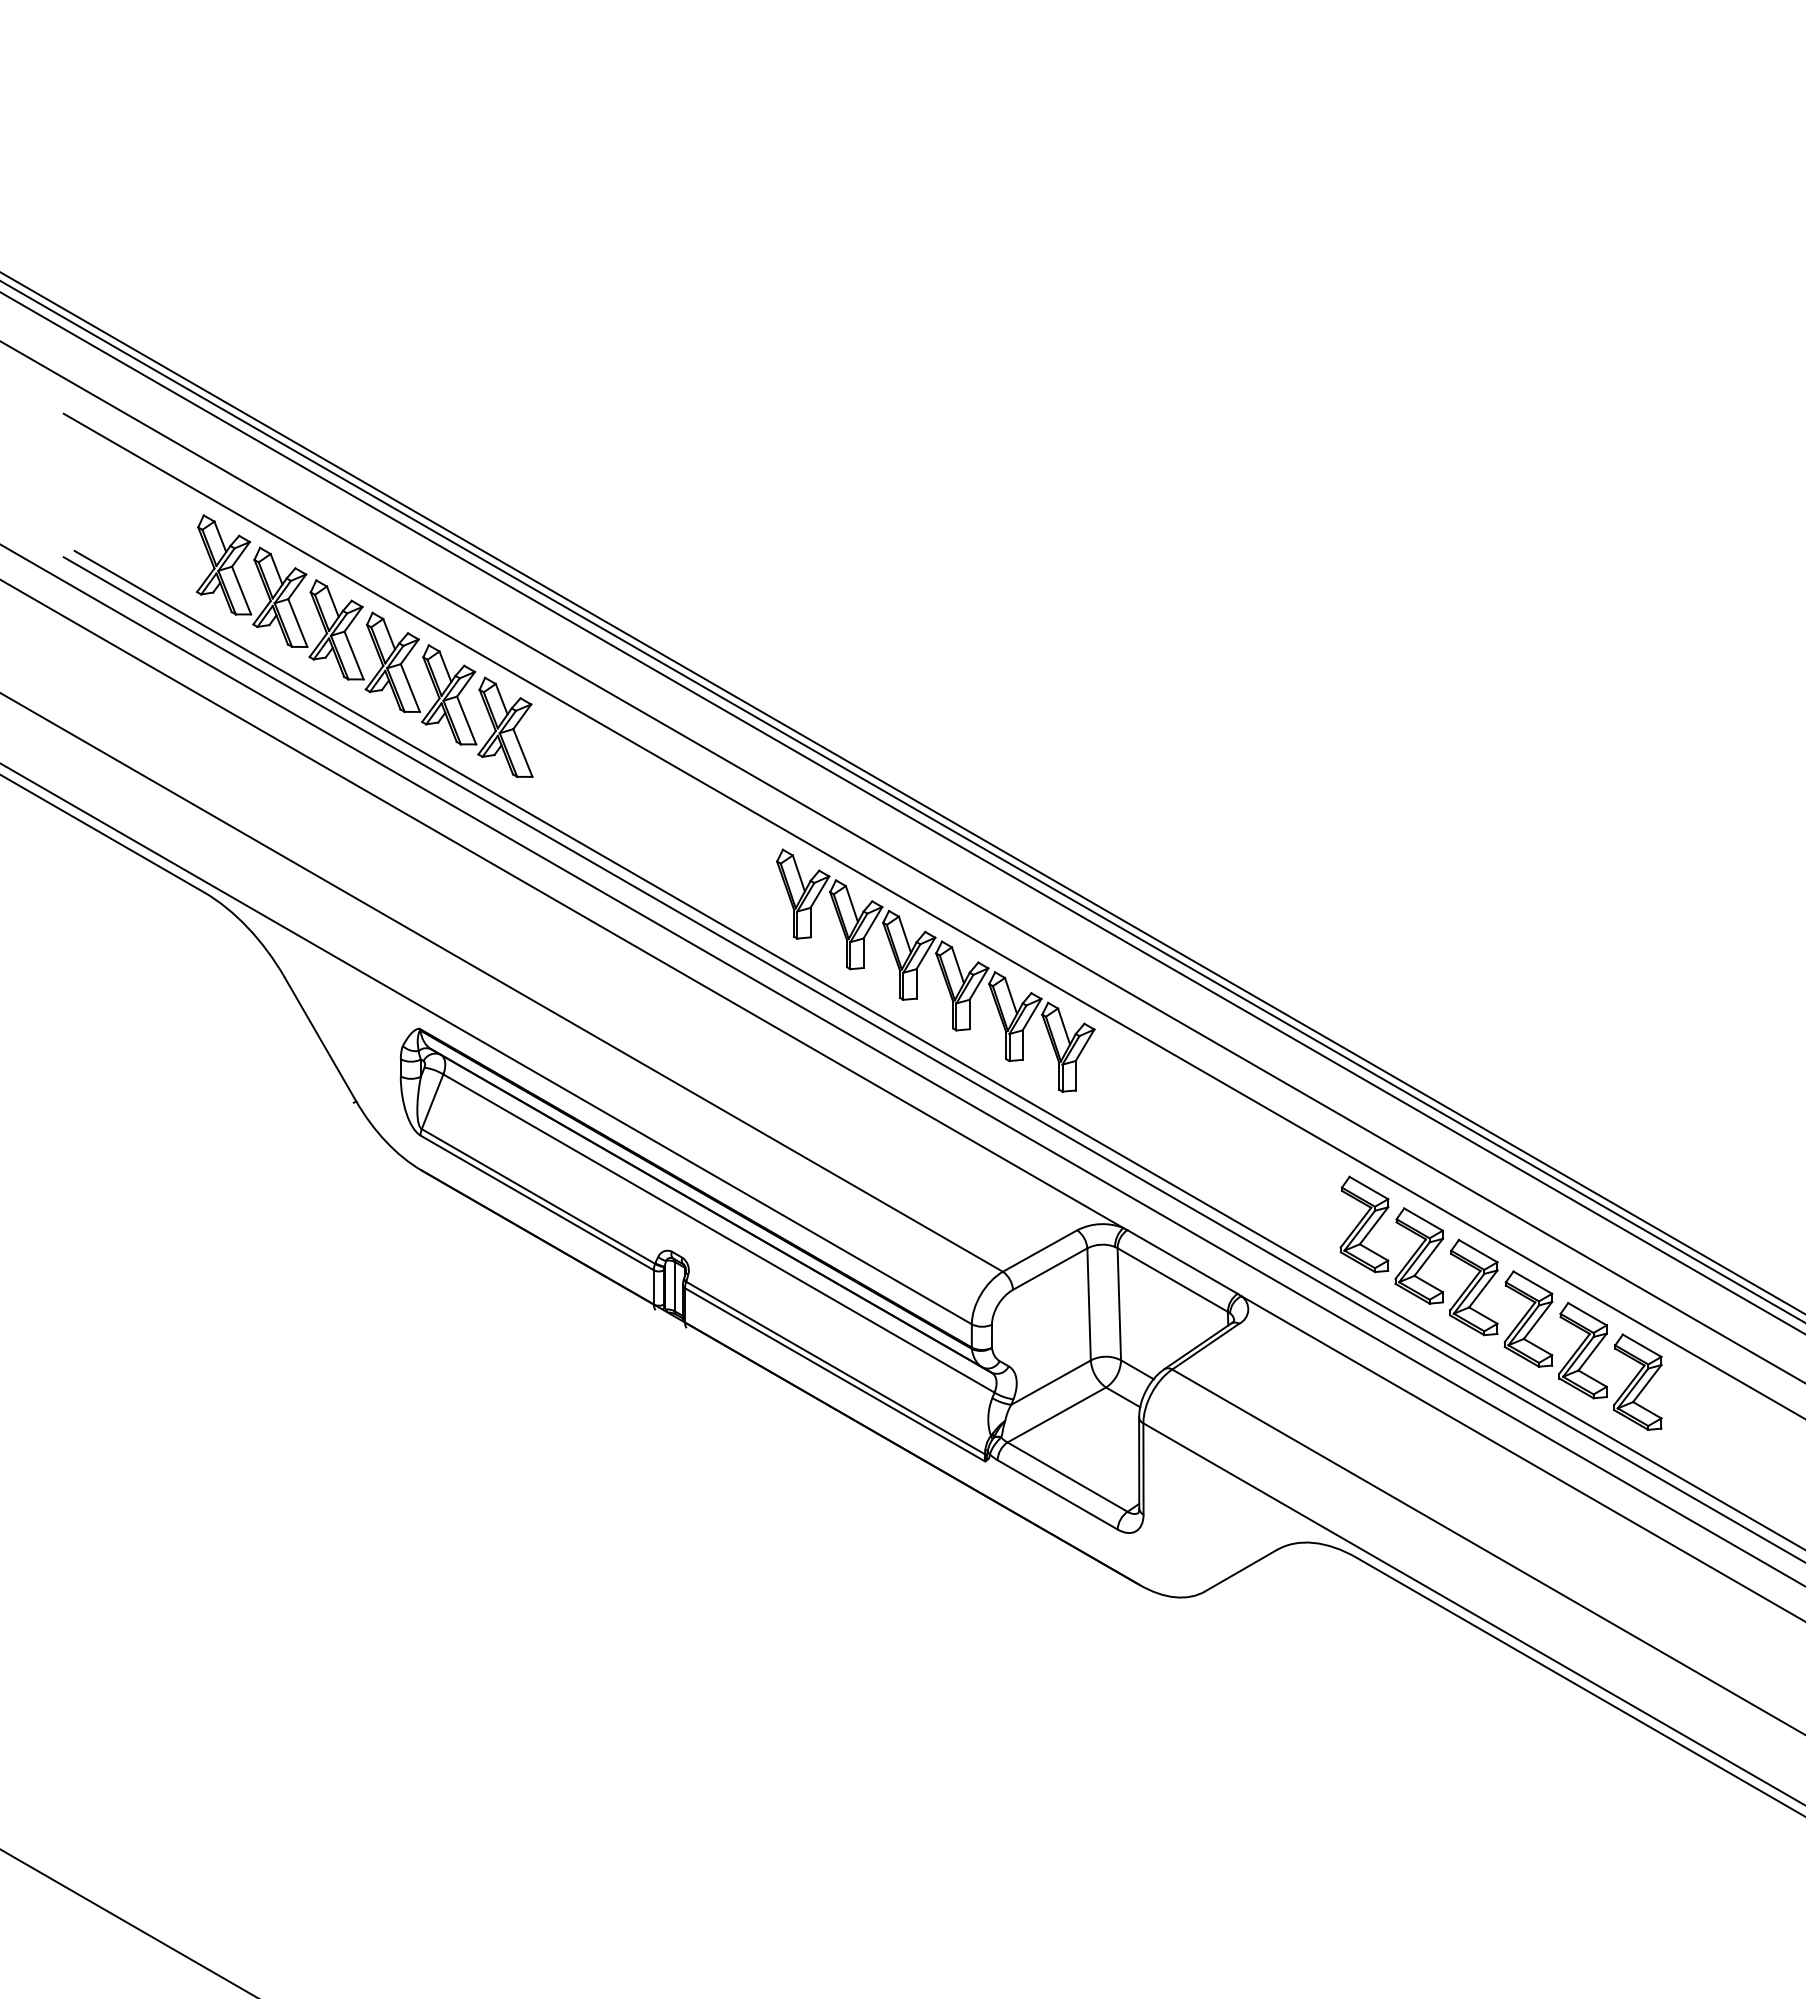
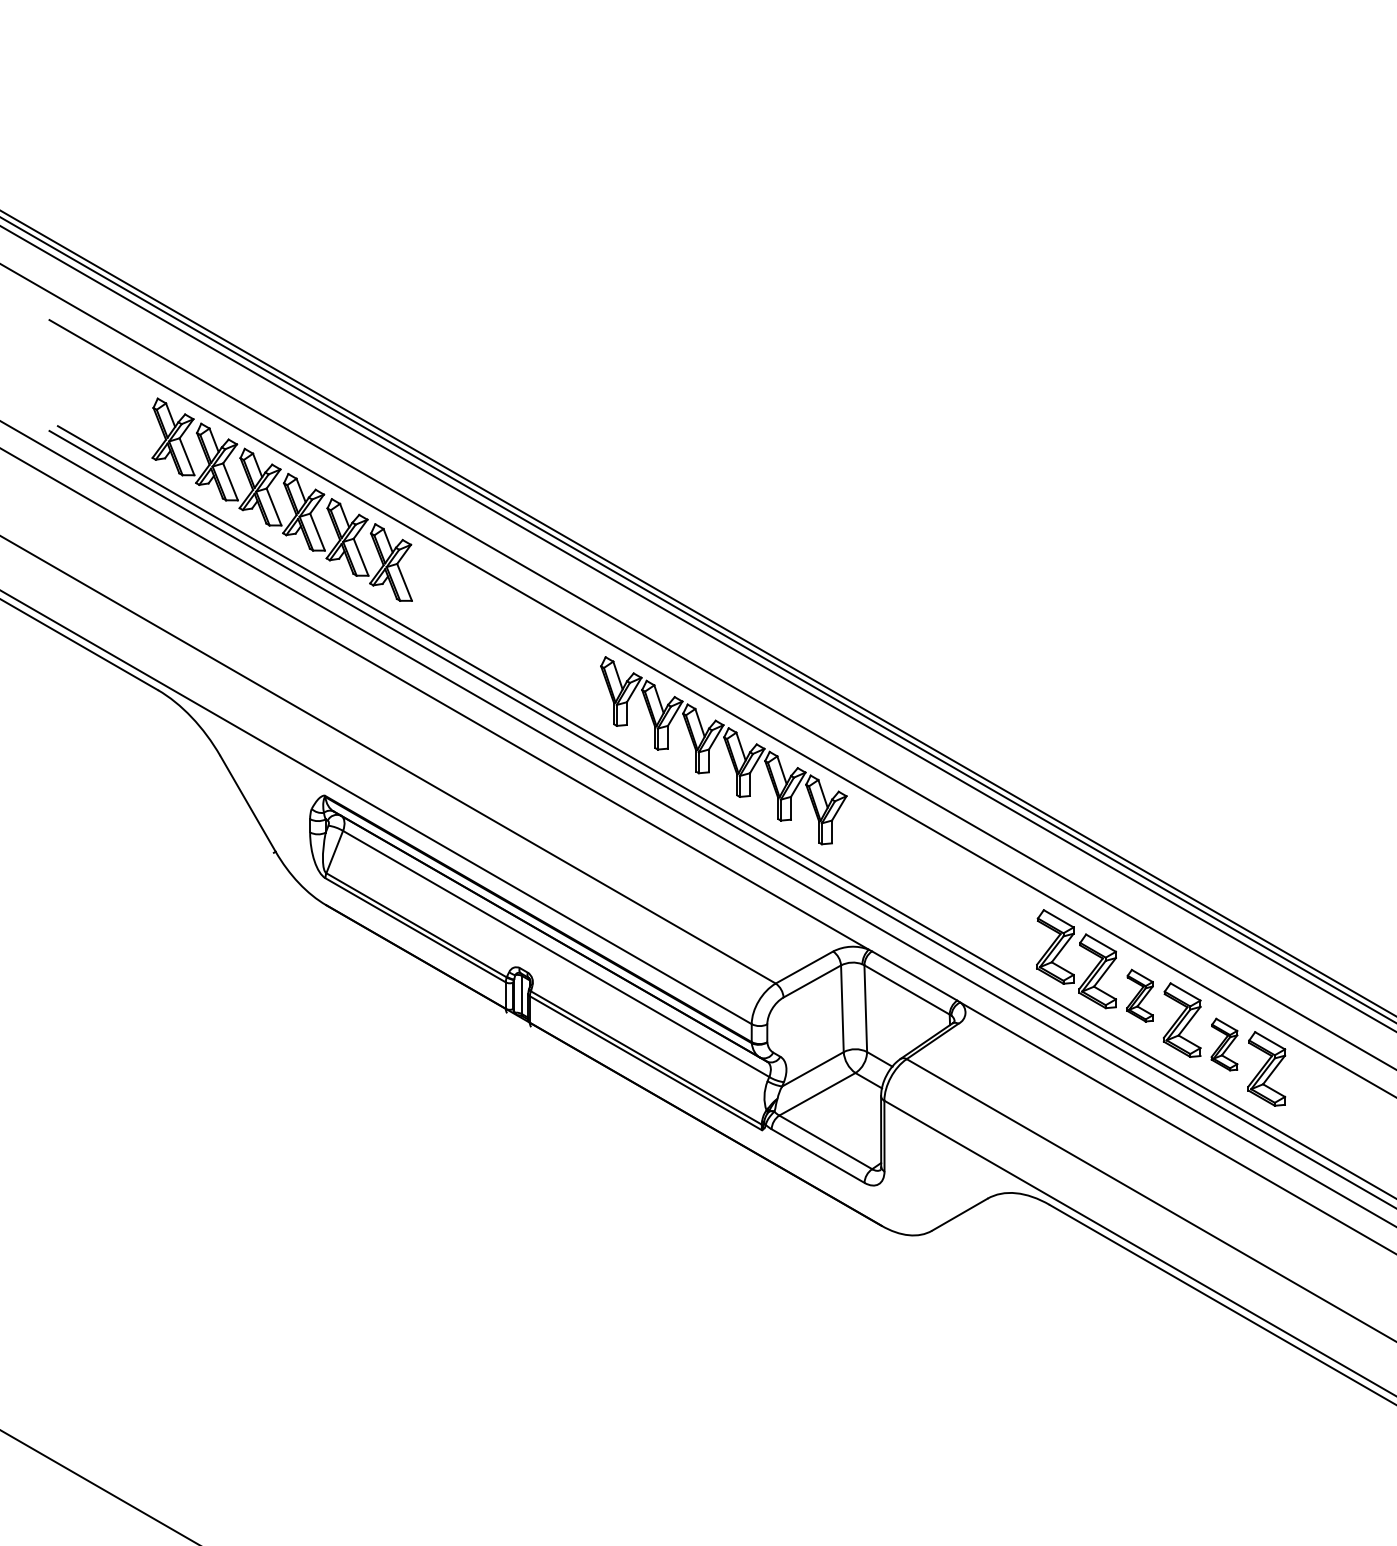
part: (1473, 1287) -> (1139, 995), size x0.7
part: (1582, 1350) -> (1223, 1044), size x0.7

